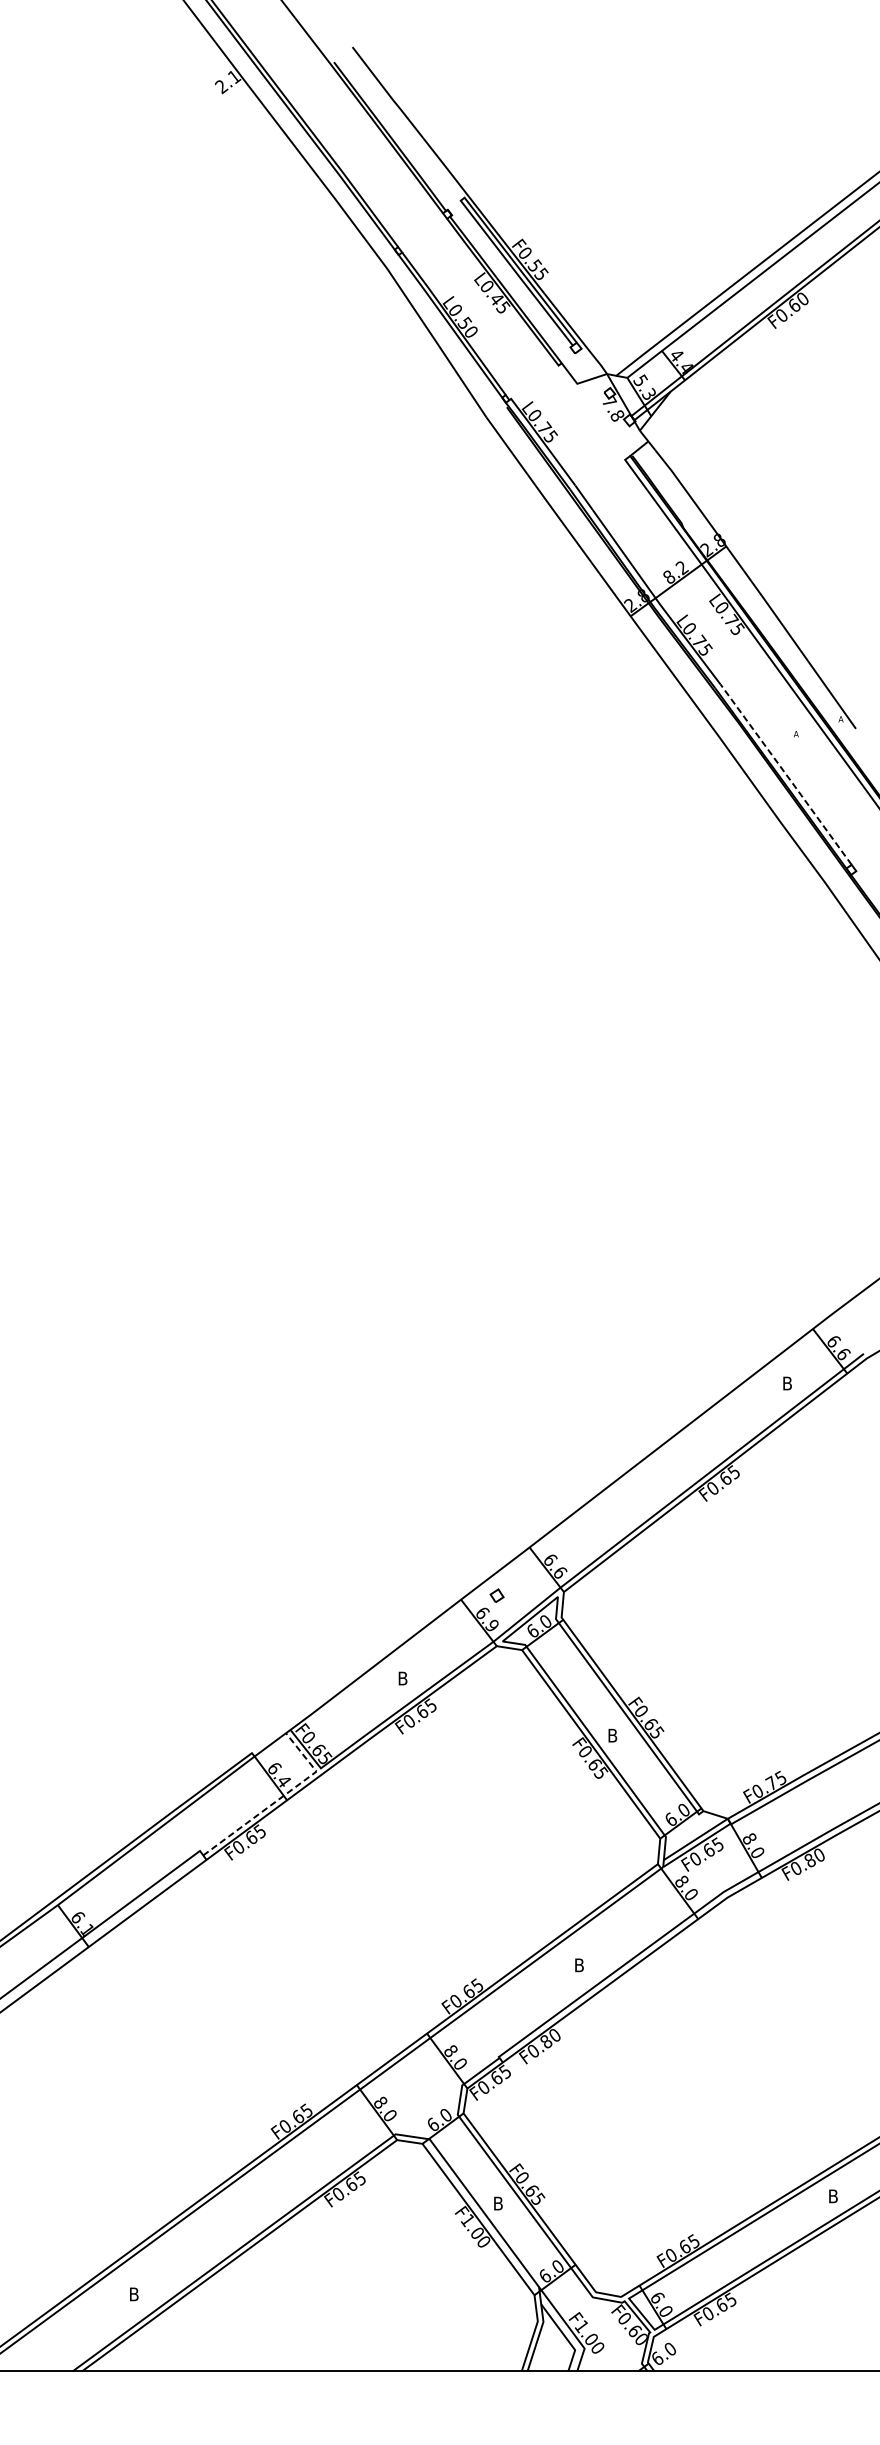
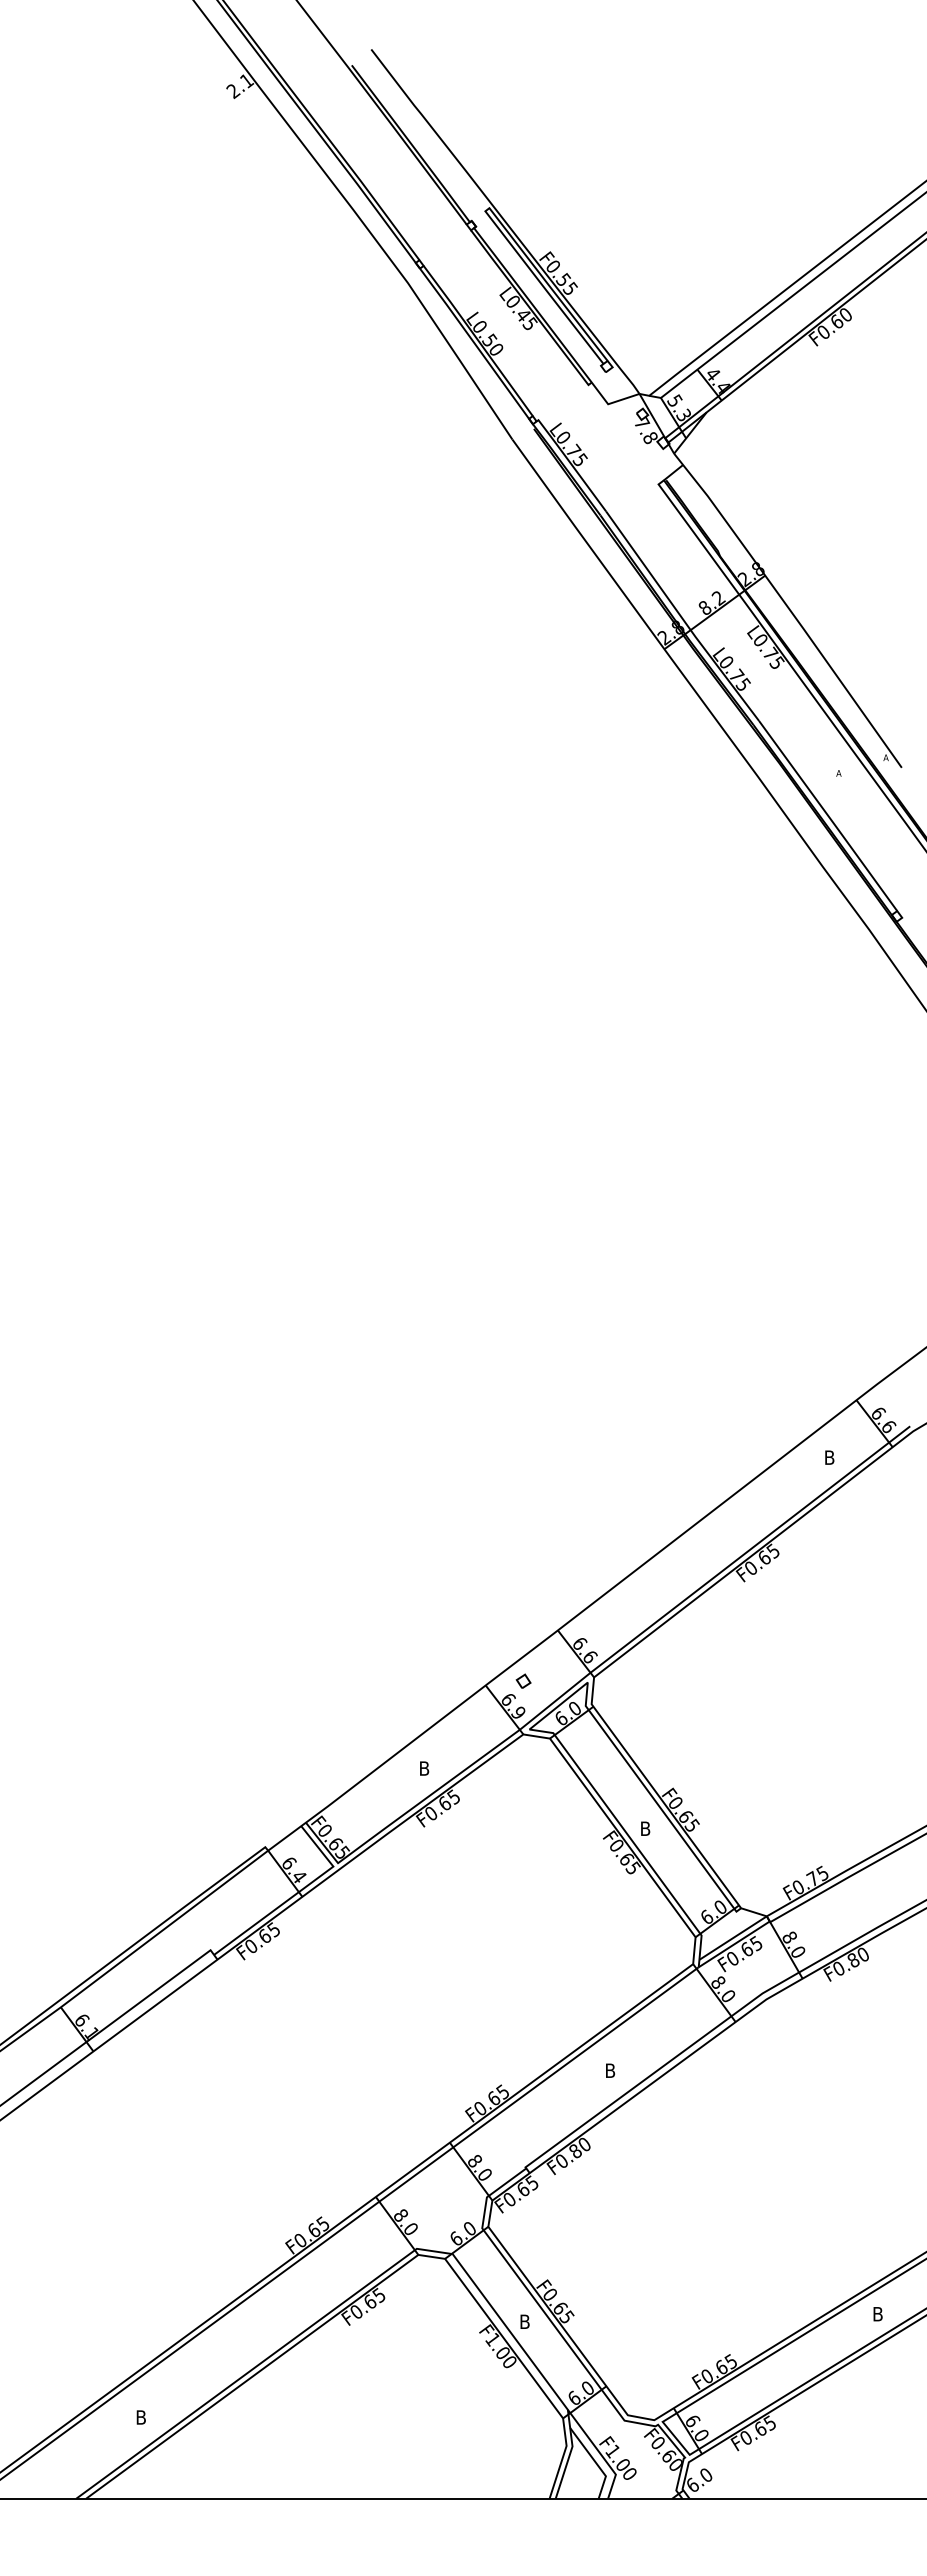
line: (786, 775) -> (828, 816), dashed -> solid
line: (279, 1799) -> (294, 1895), dashed -> solid

